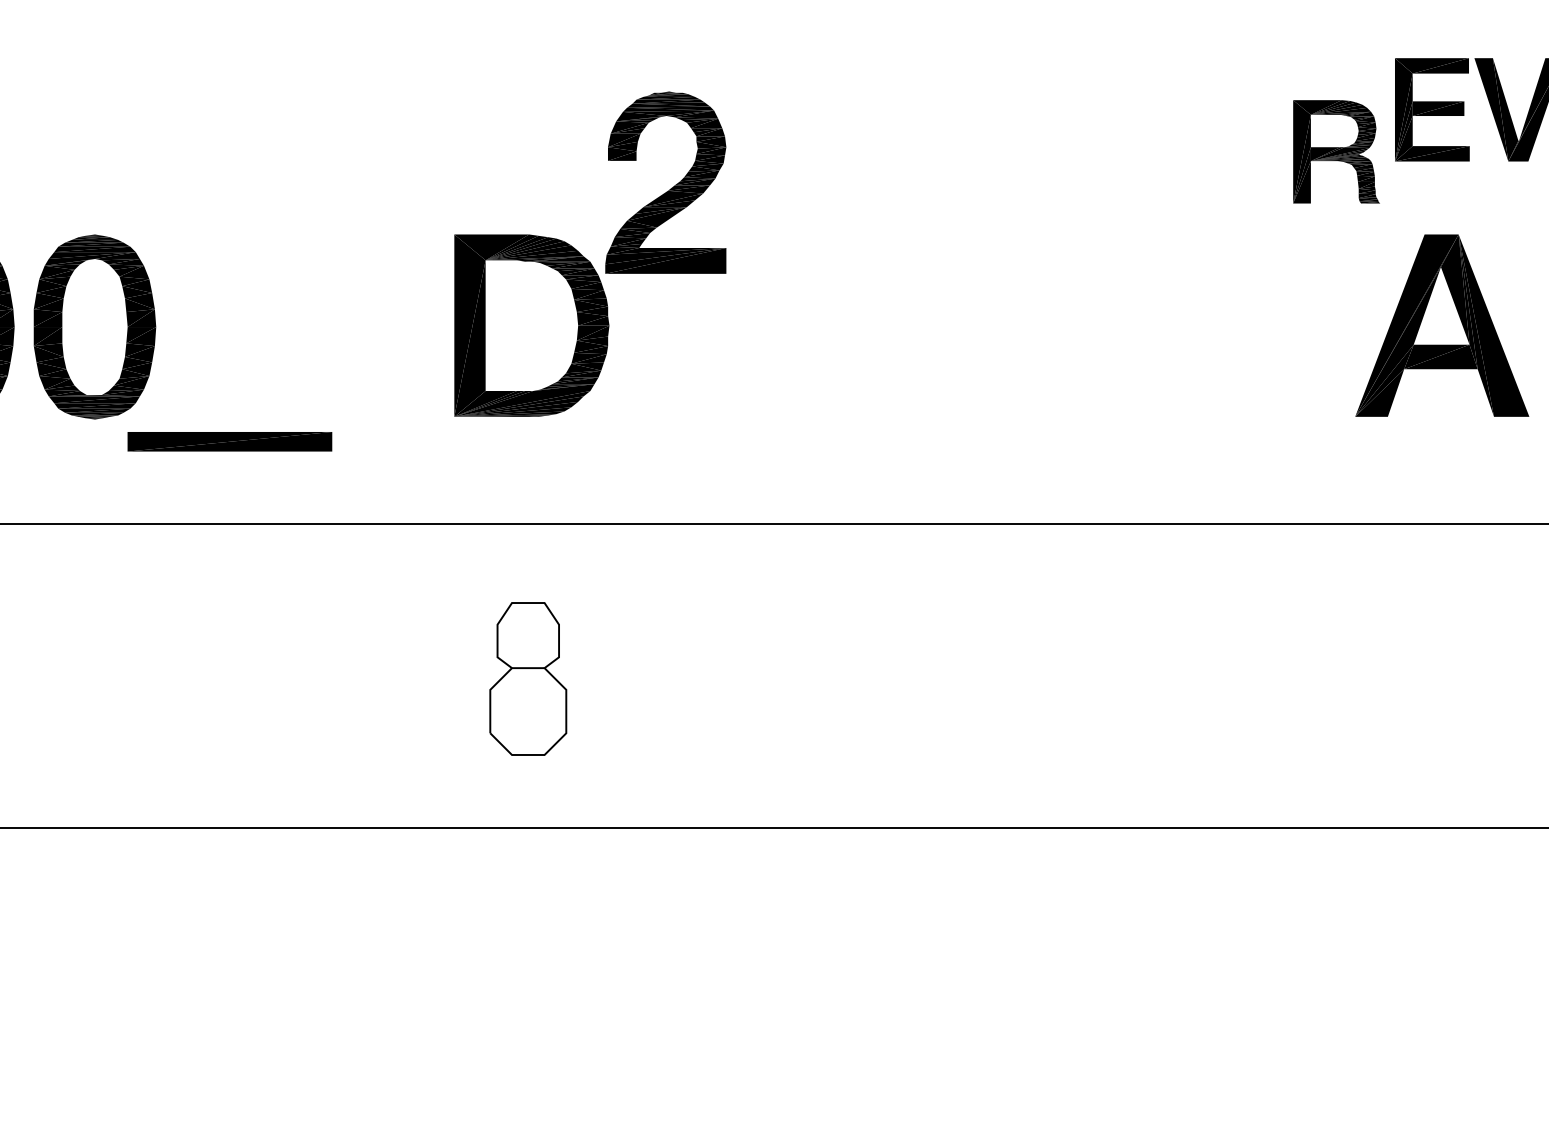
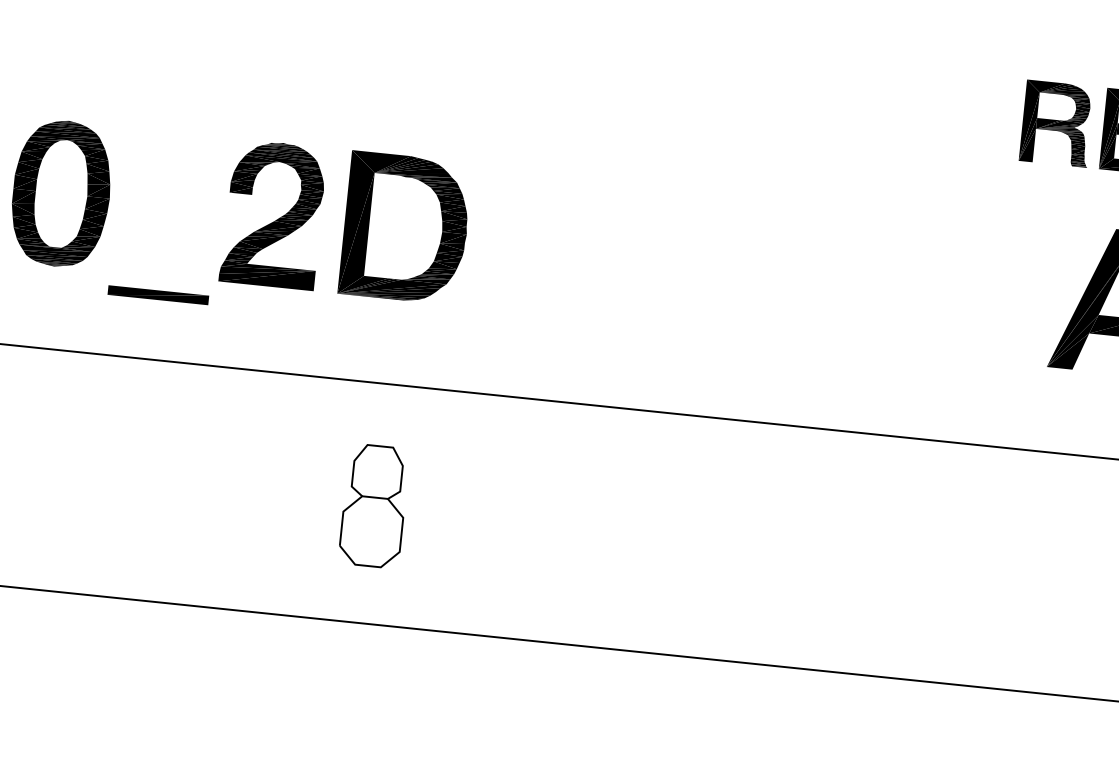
part: (1336, 151) -> (1057, 123), moved
part: (671, 187) -> (277, 218), moved
part: (229, 442) -> (158, 295), size x0.62

